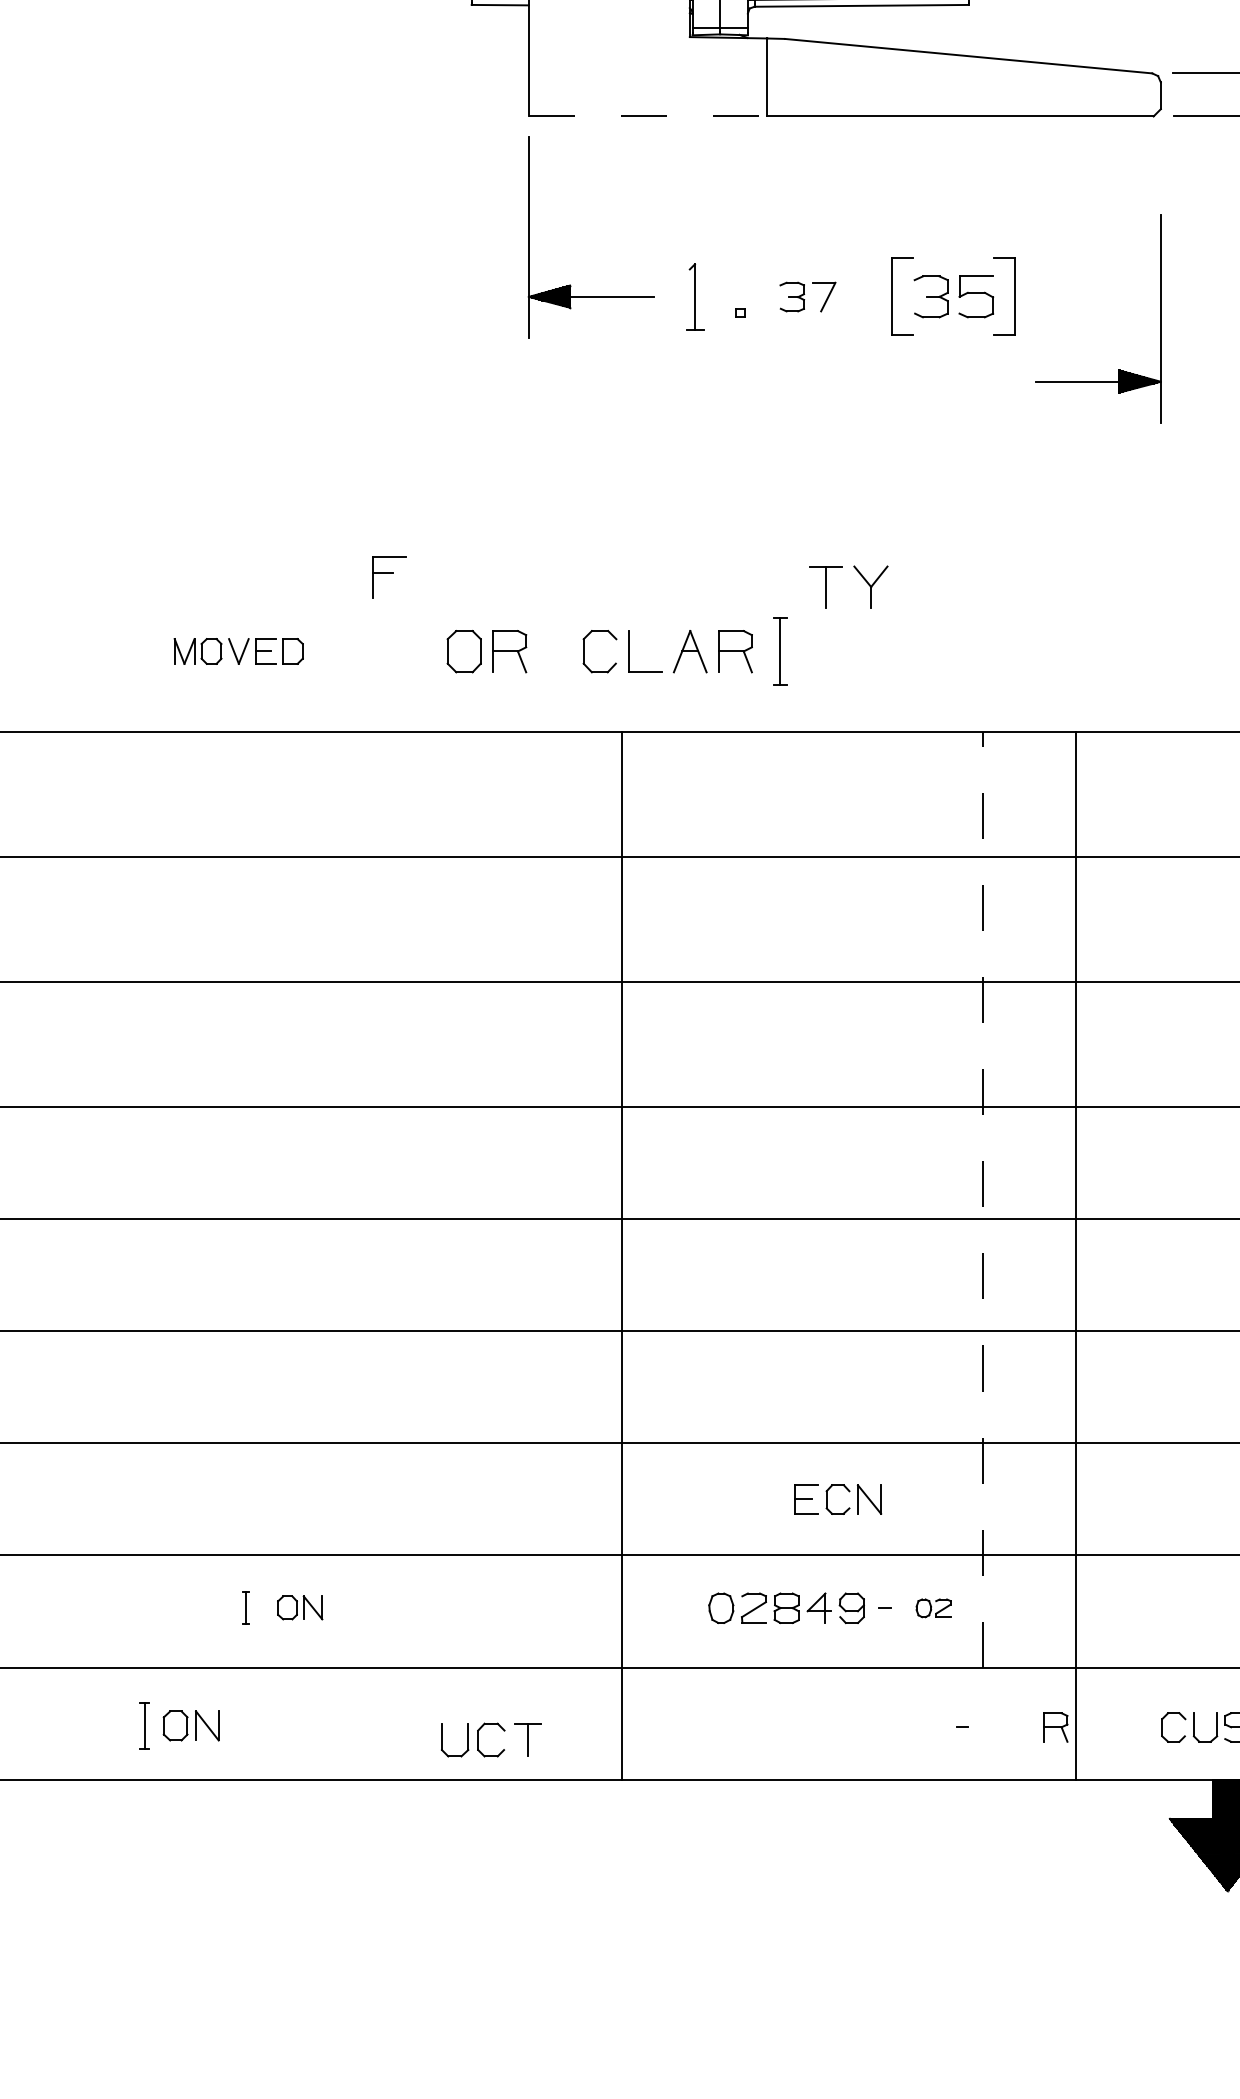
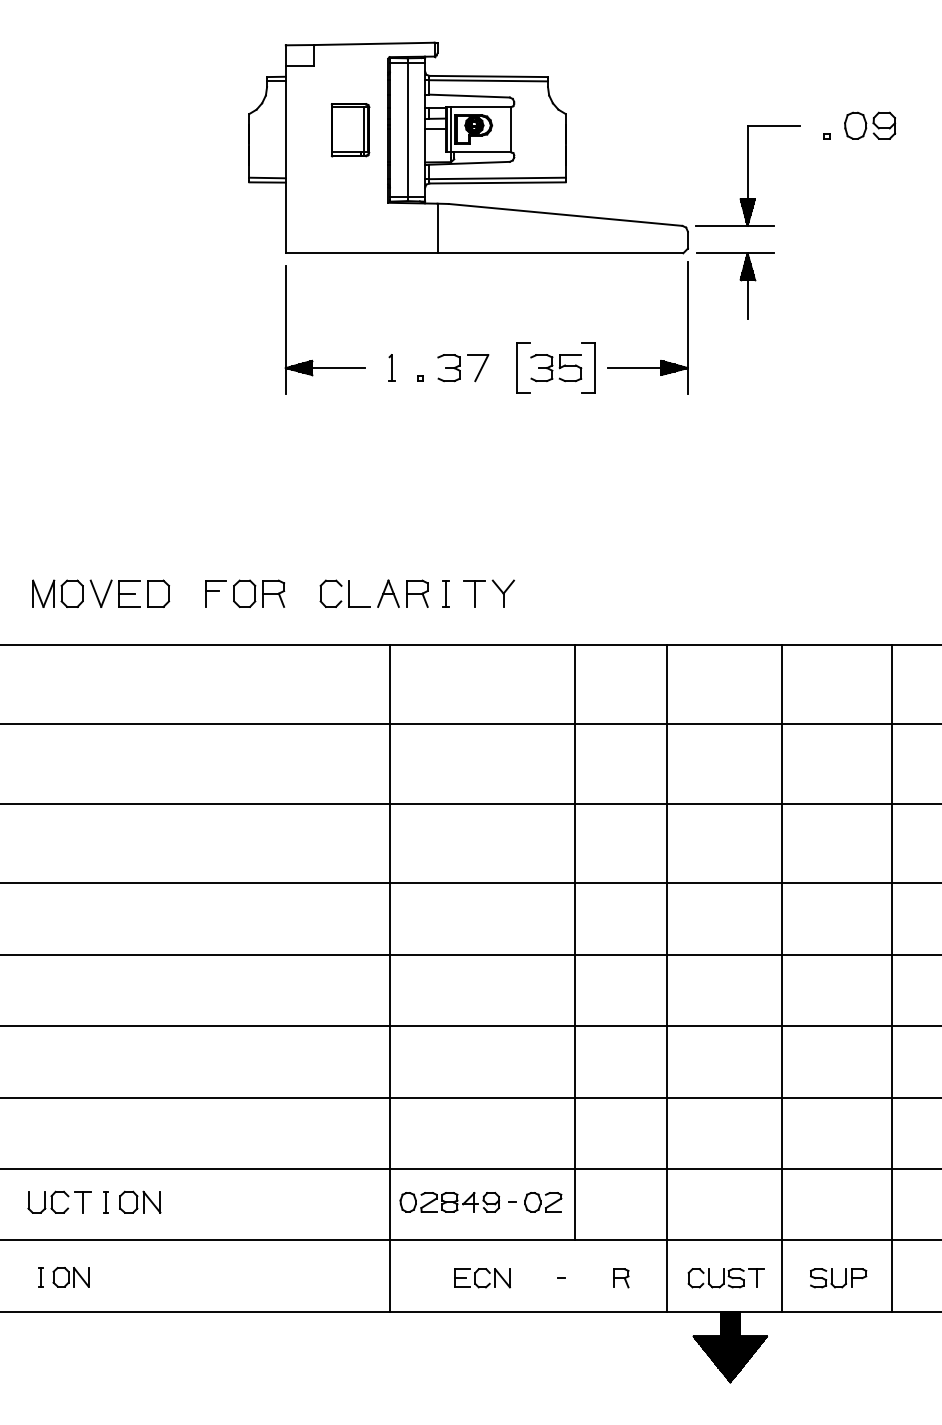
line: (647, 116) -> (361, 253), dashed -> solid
part: (694, 295) -> (391, 367), size x0.62
part: (808, 297) -> (463, 368), size x1.43
part: (1117, 369) -> (660, 360), moved
part: (858, 574) -> (495, 585), moved
part: (388, 577) -> (215, 593), moved
part: (239, 651) -> (101, 593), size x1.67
part: (779, 651) -> (445, 593), size x0.62
line: (982, 1199) -> (574, 942), dashed -> solid
line: (621, 1256) -> (389, 978), moved
line: (1075, 1256) -> (666, 978), moved
part: (827, 1499) -> (475, 1278), moved
part: (300, 1606) -> (140, 1201), size x1.43
part: (933, 1608) -> (543, 1202), size x1.67
part: (143, 1726) -> (40, 1277), size x0.62
part: (479, 1738) -> (52, 1201), moved

